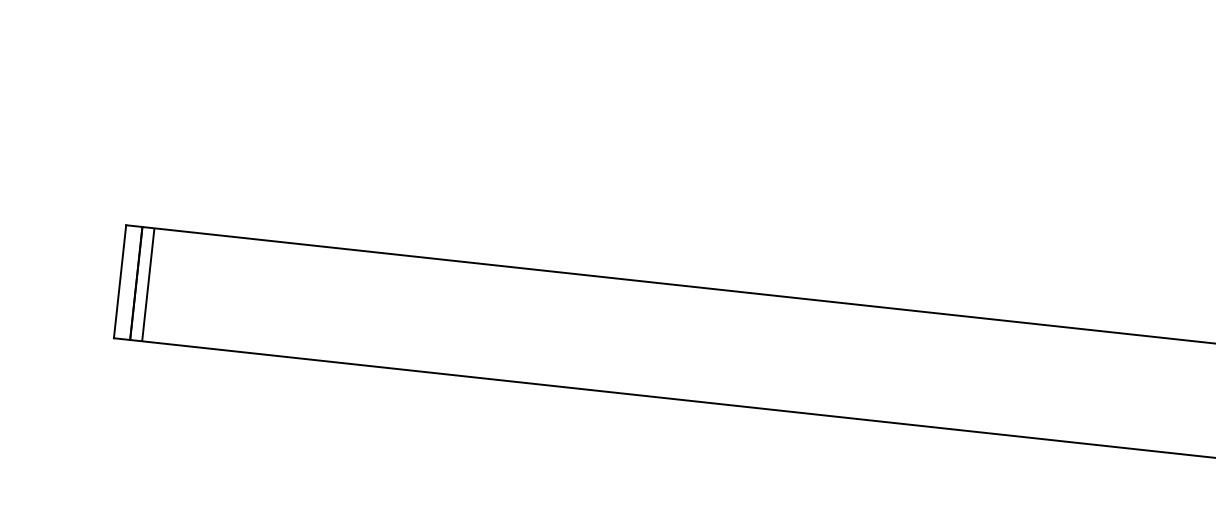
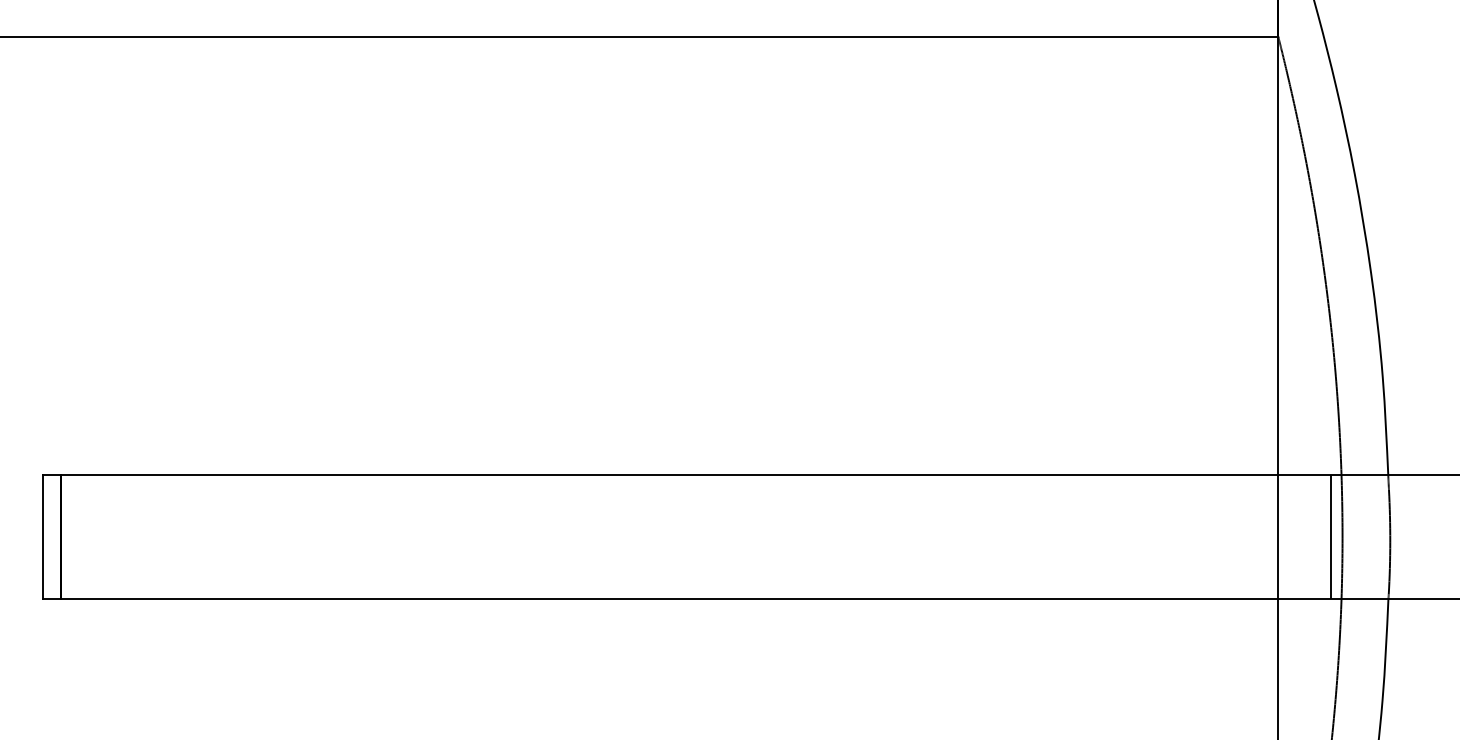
line: (148, 284) -> (74, 536), removed

